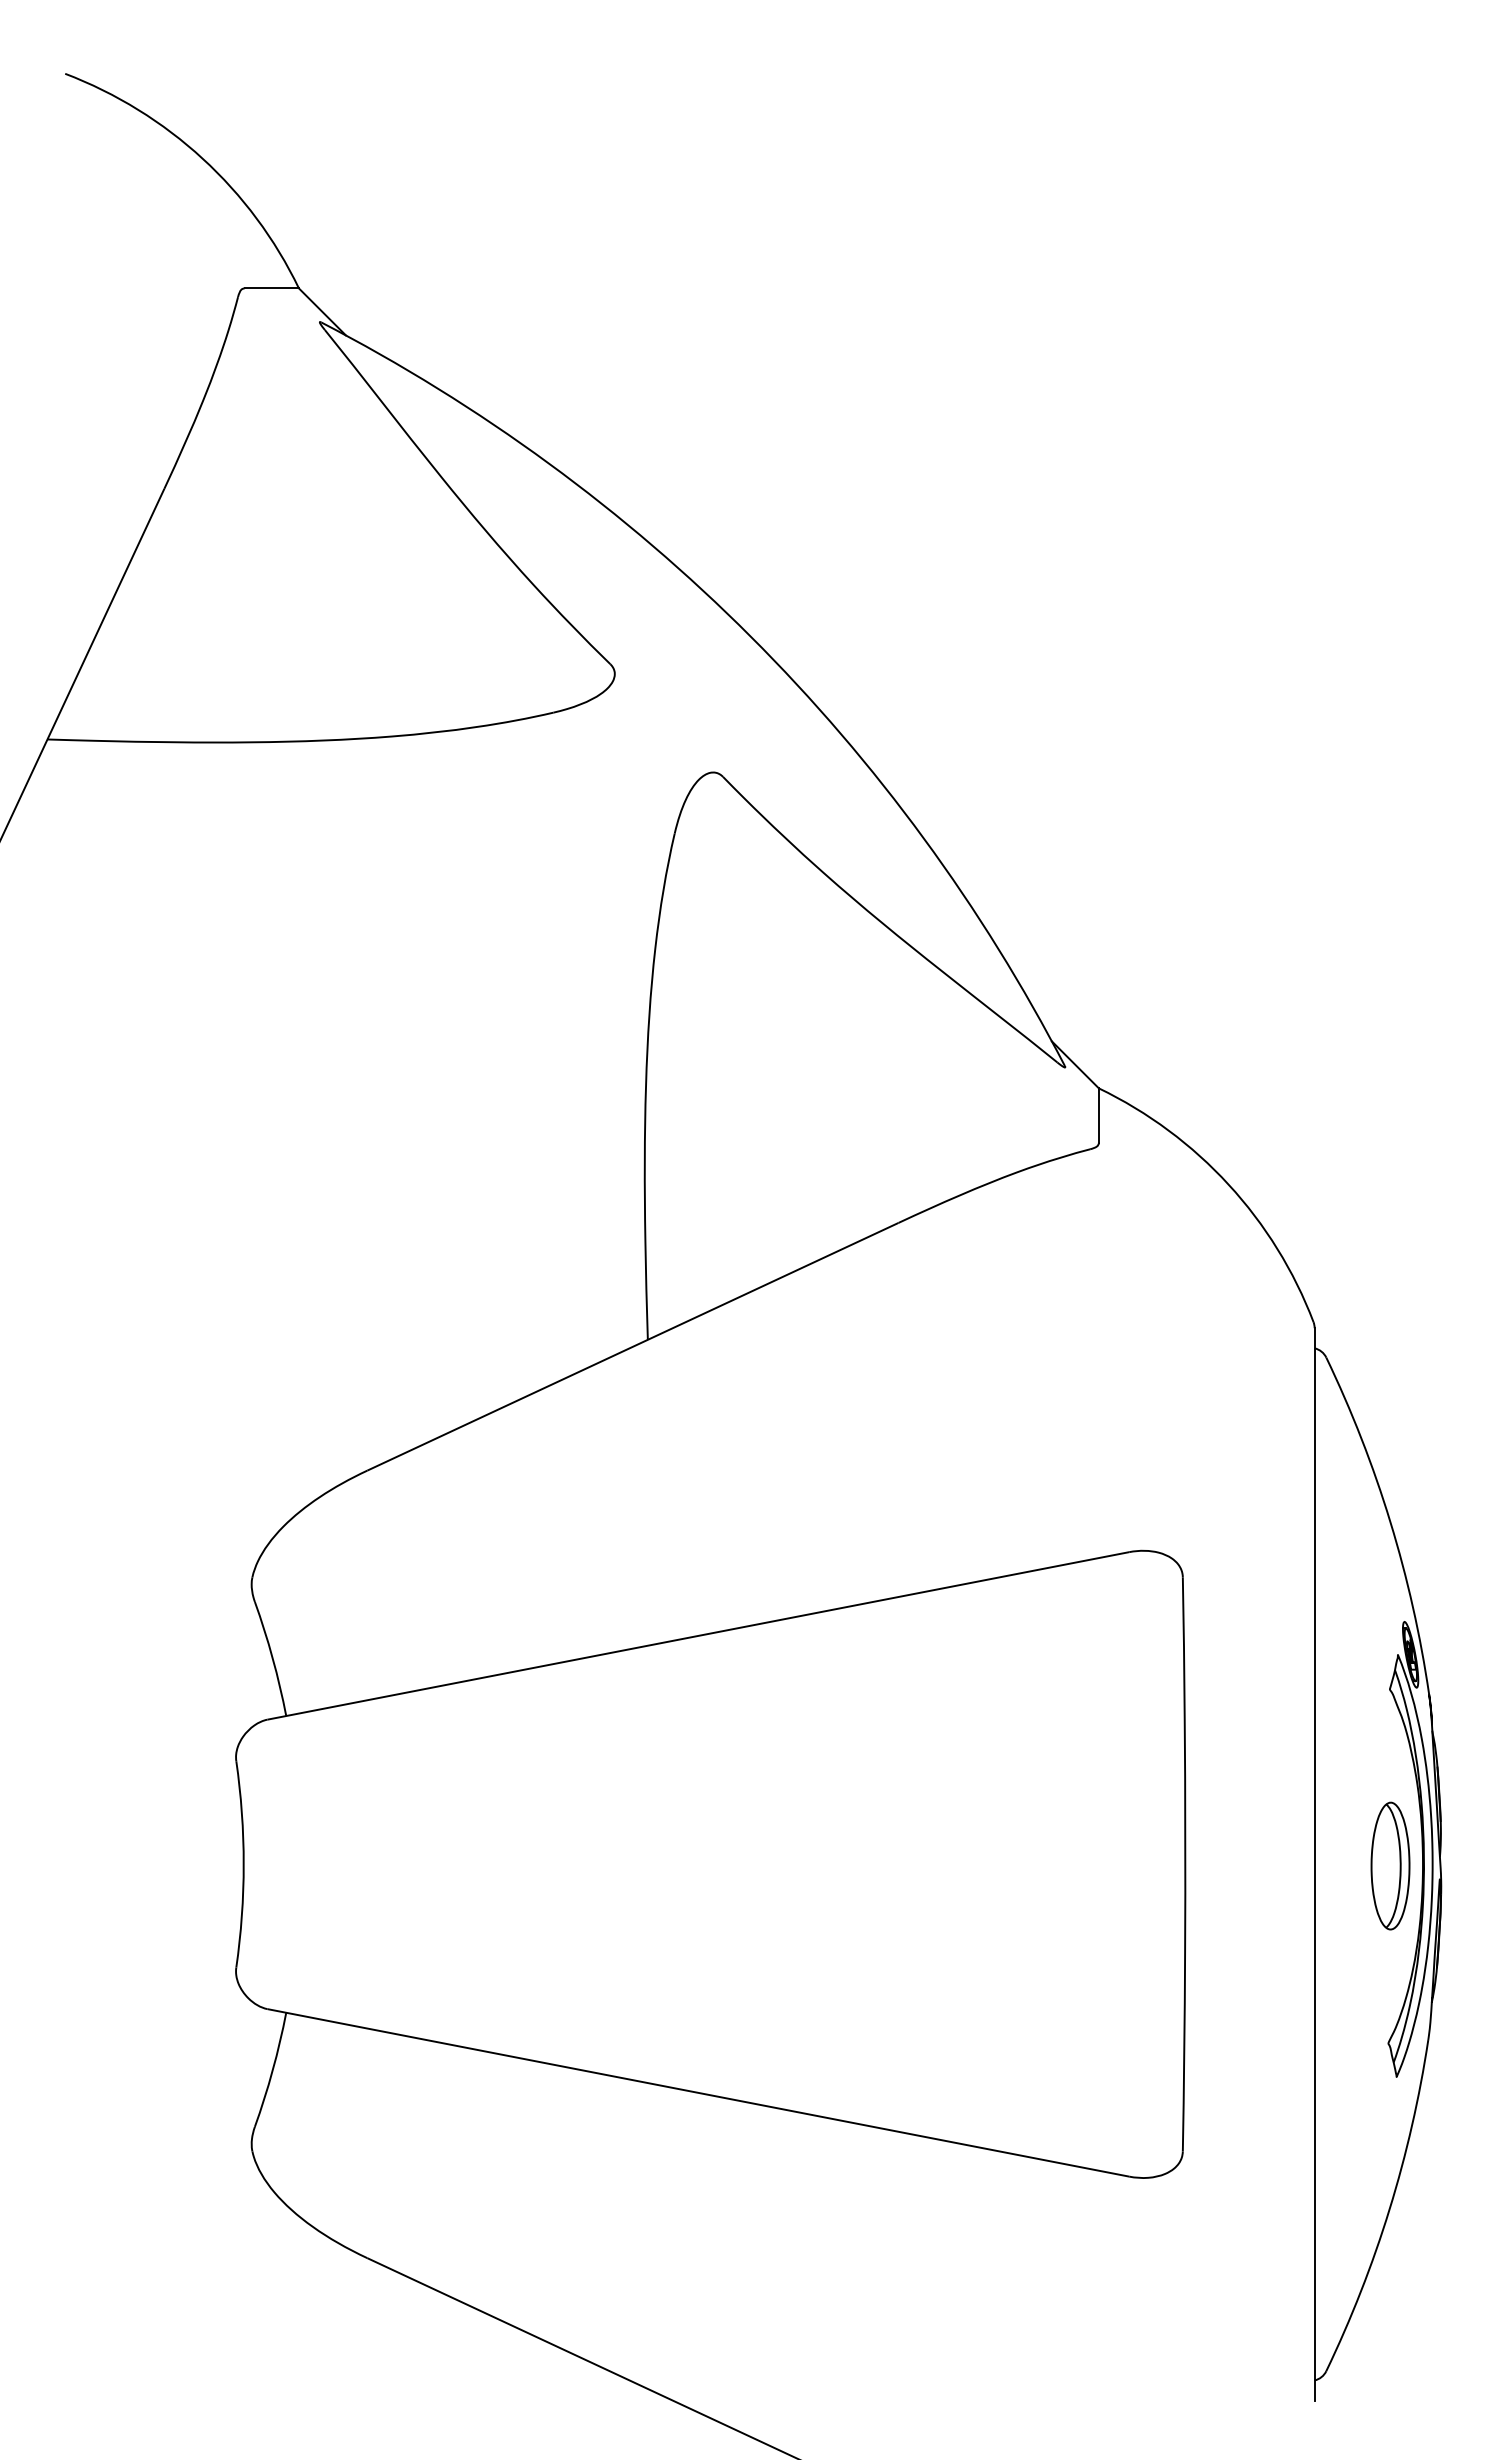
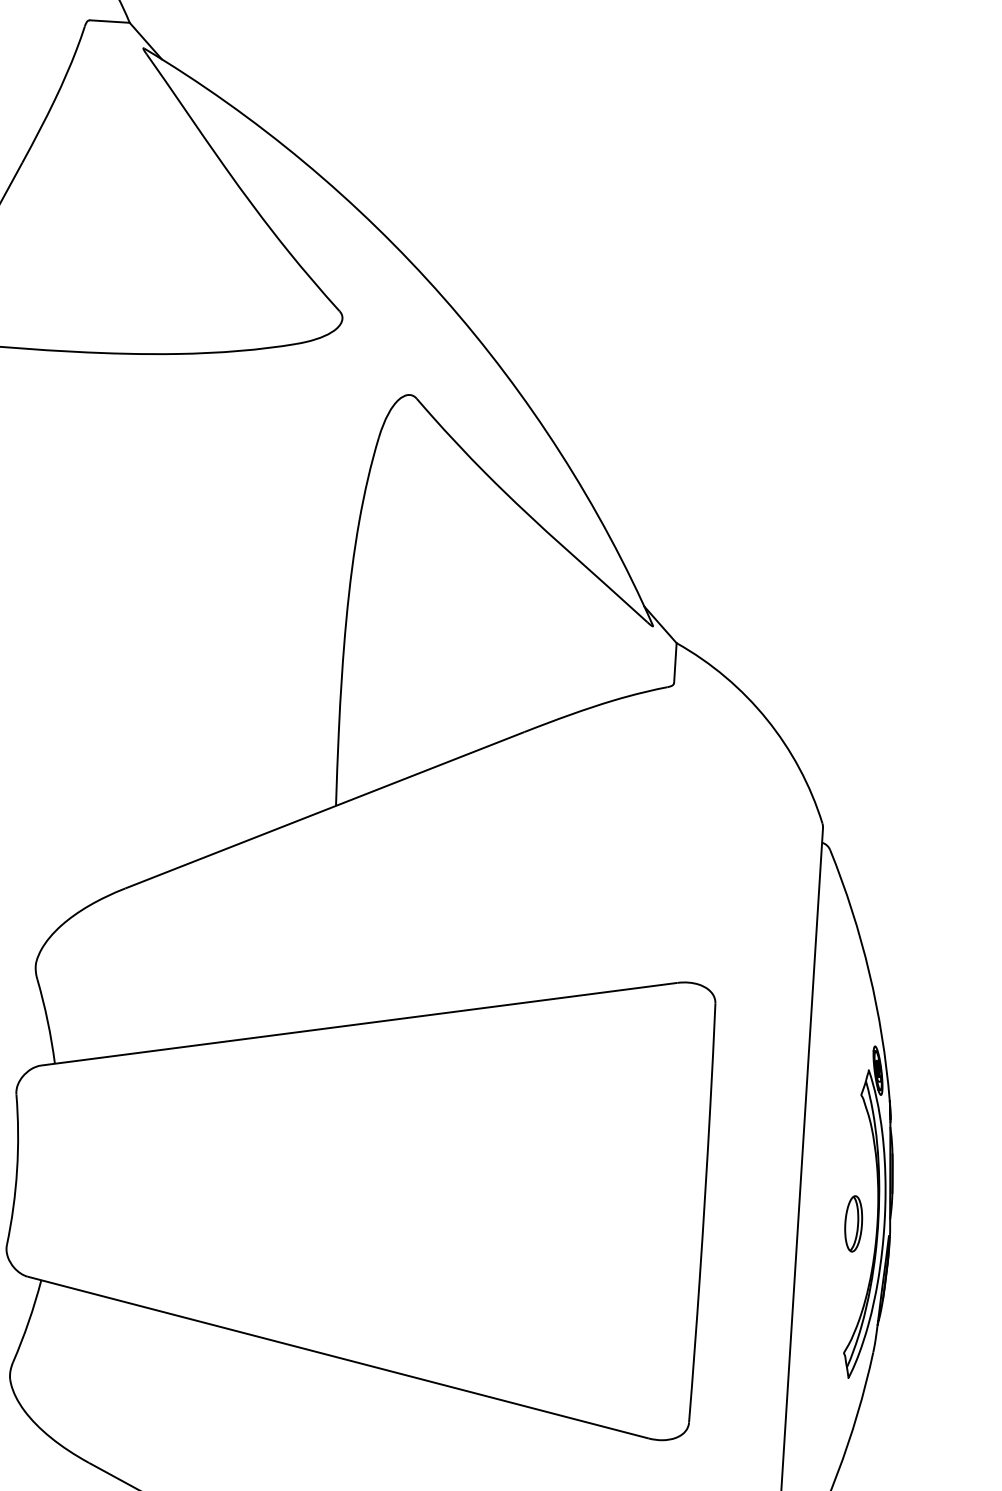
part: (1390, 1865) -> (853, 1223), size x0.6

